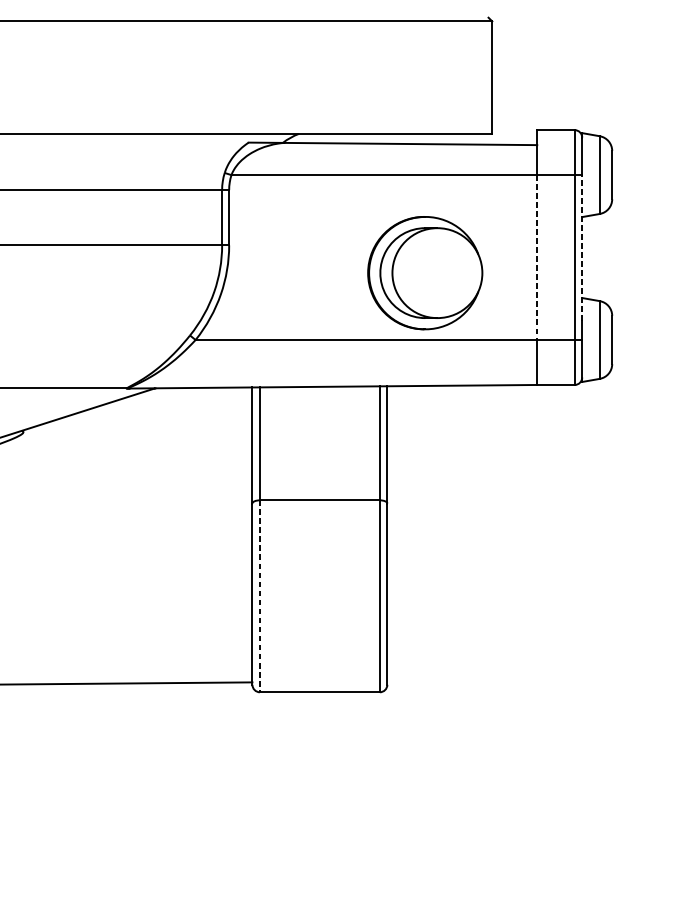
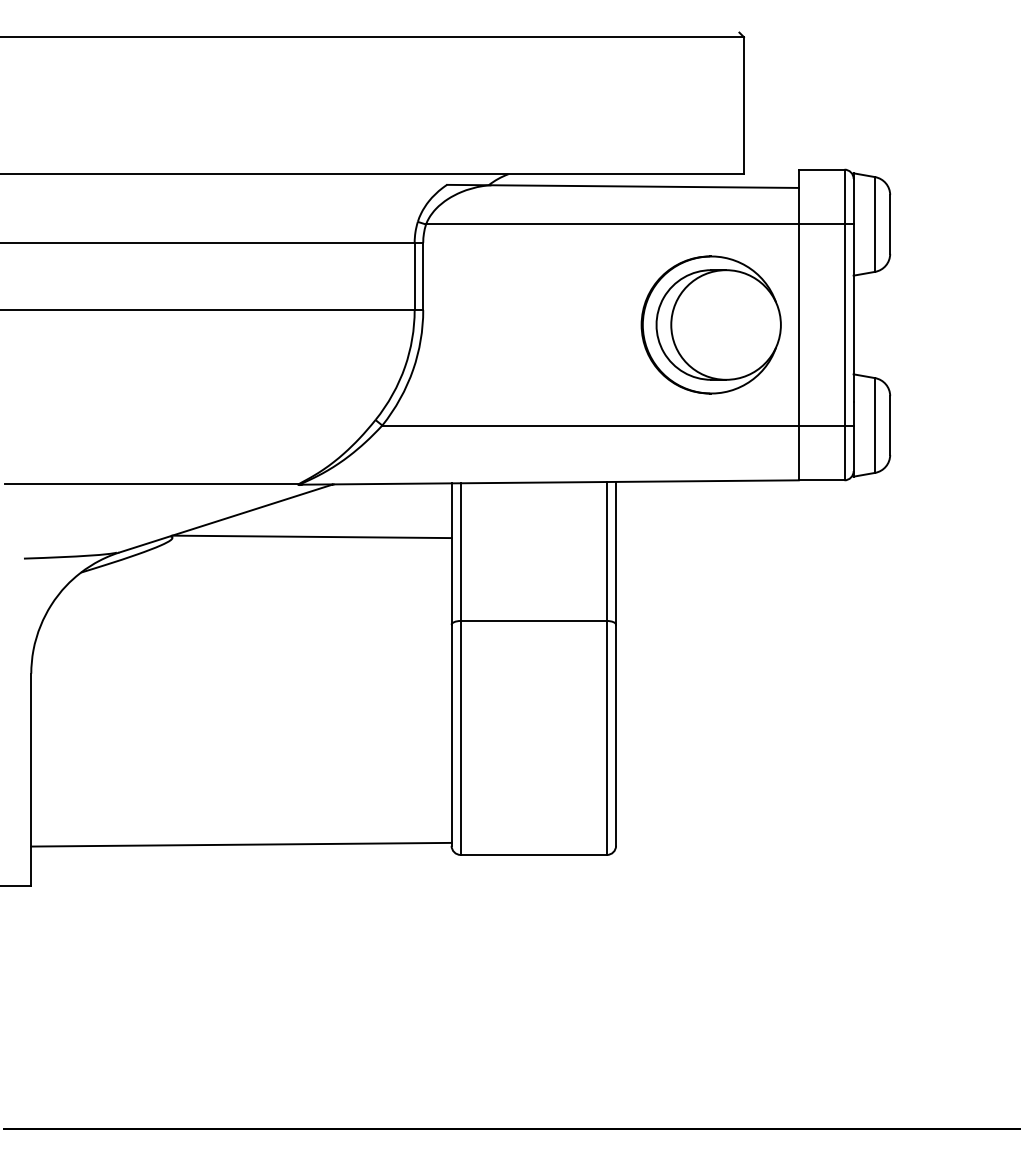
line: (582, 248) -> (853, 313), dashed -> solid
line: (536, 257) -> (798, 325), dashed -> solid
part: (424, 272) -> (710, 324), moved
line: (137, 431) -> (311, 536), added
line: (259, 595) -> (460, 737), dashed -> solid

